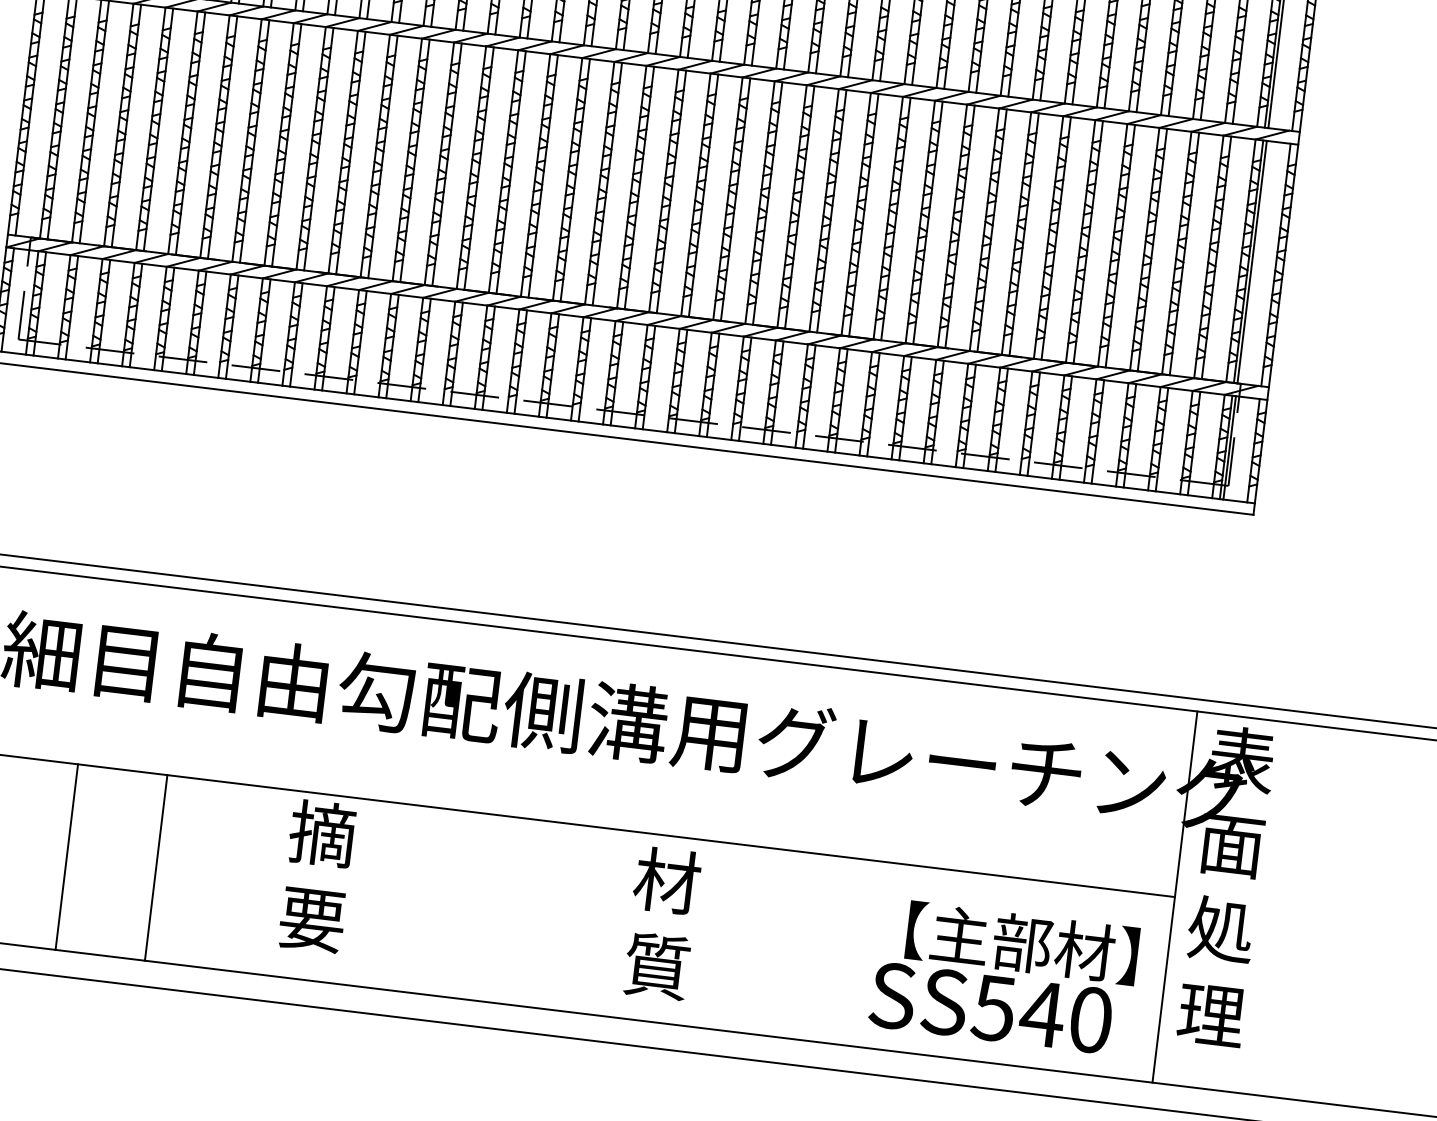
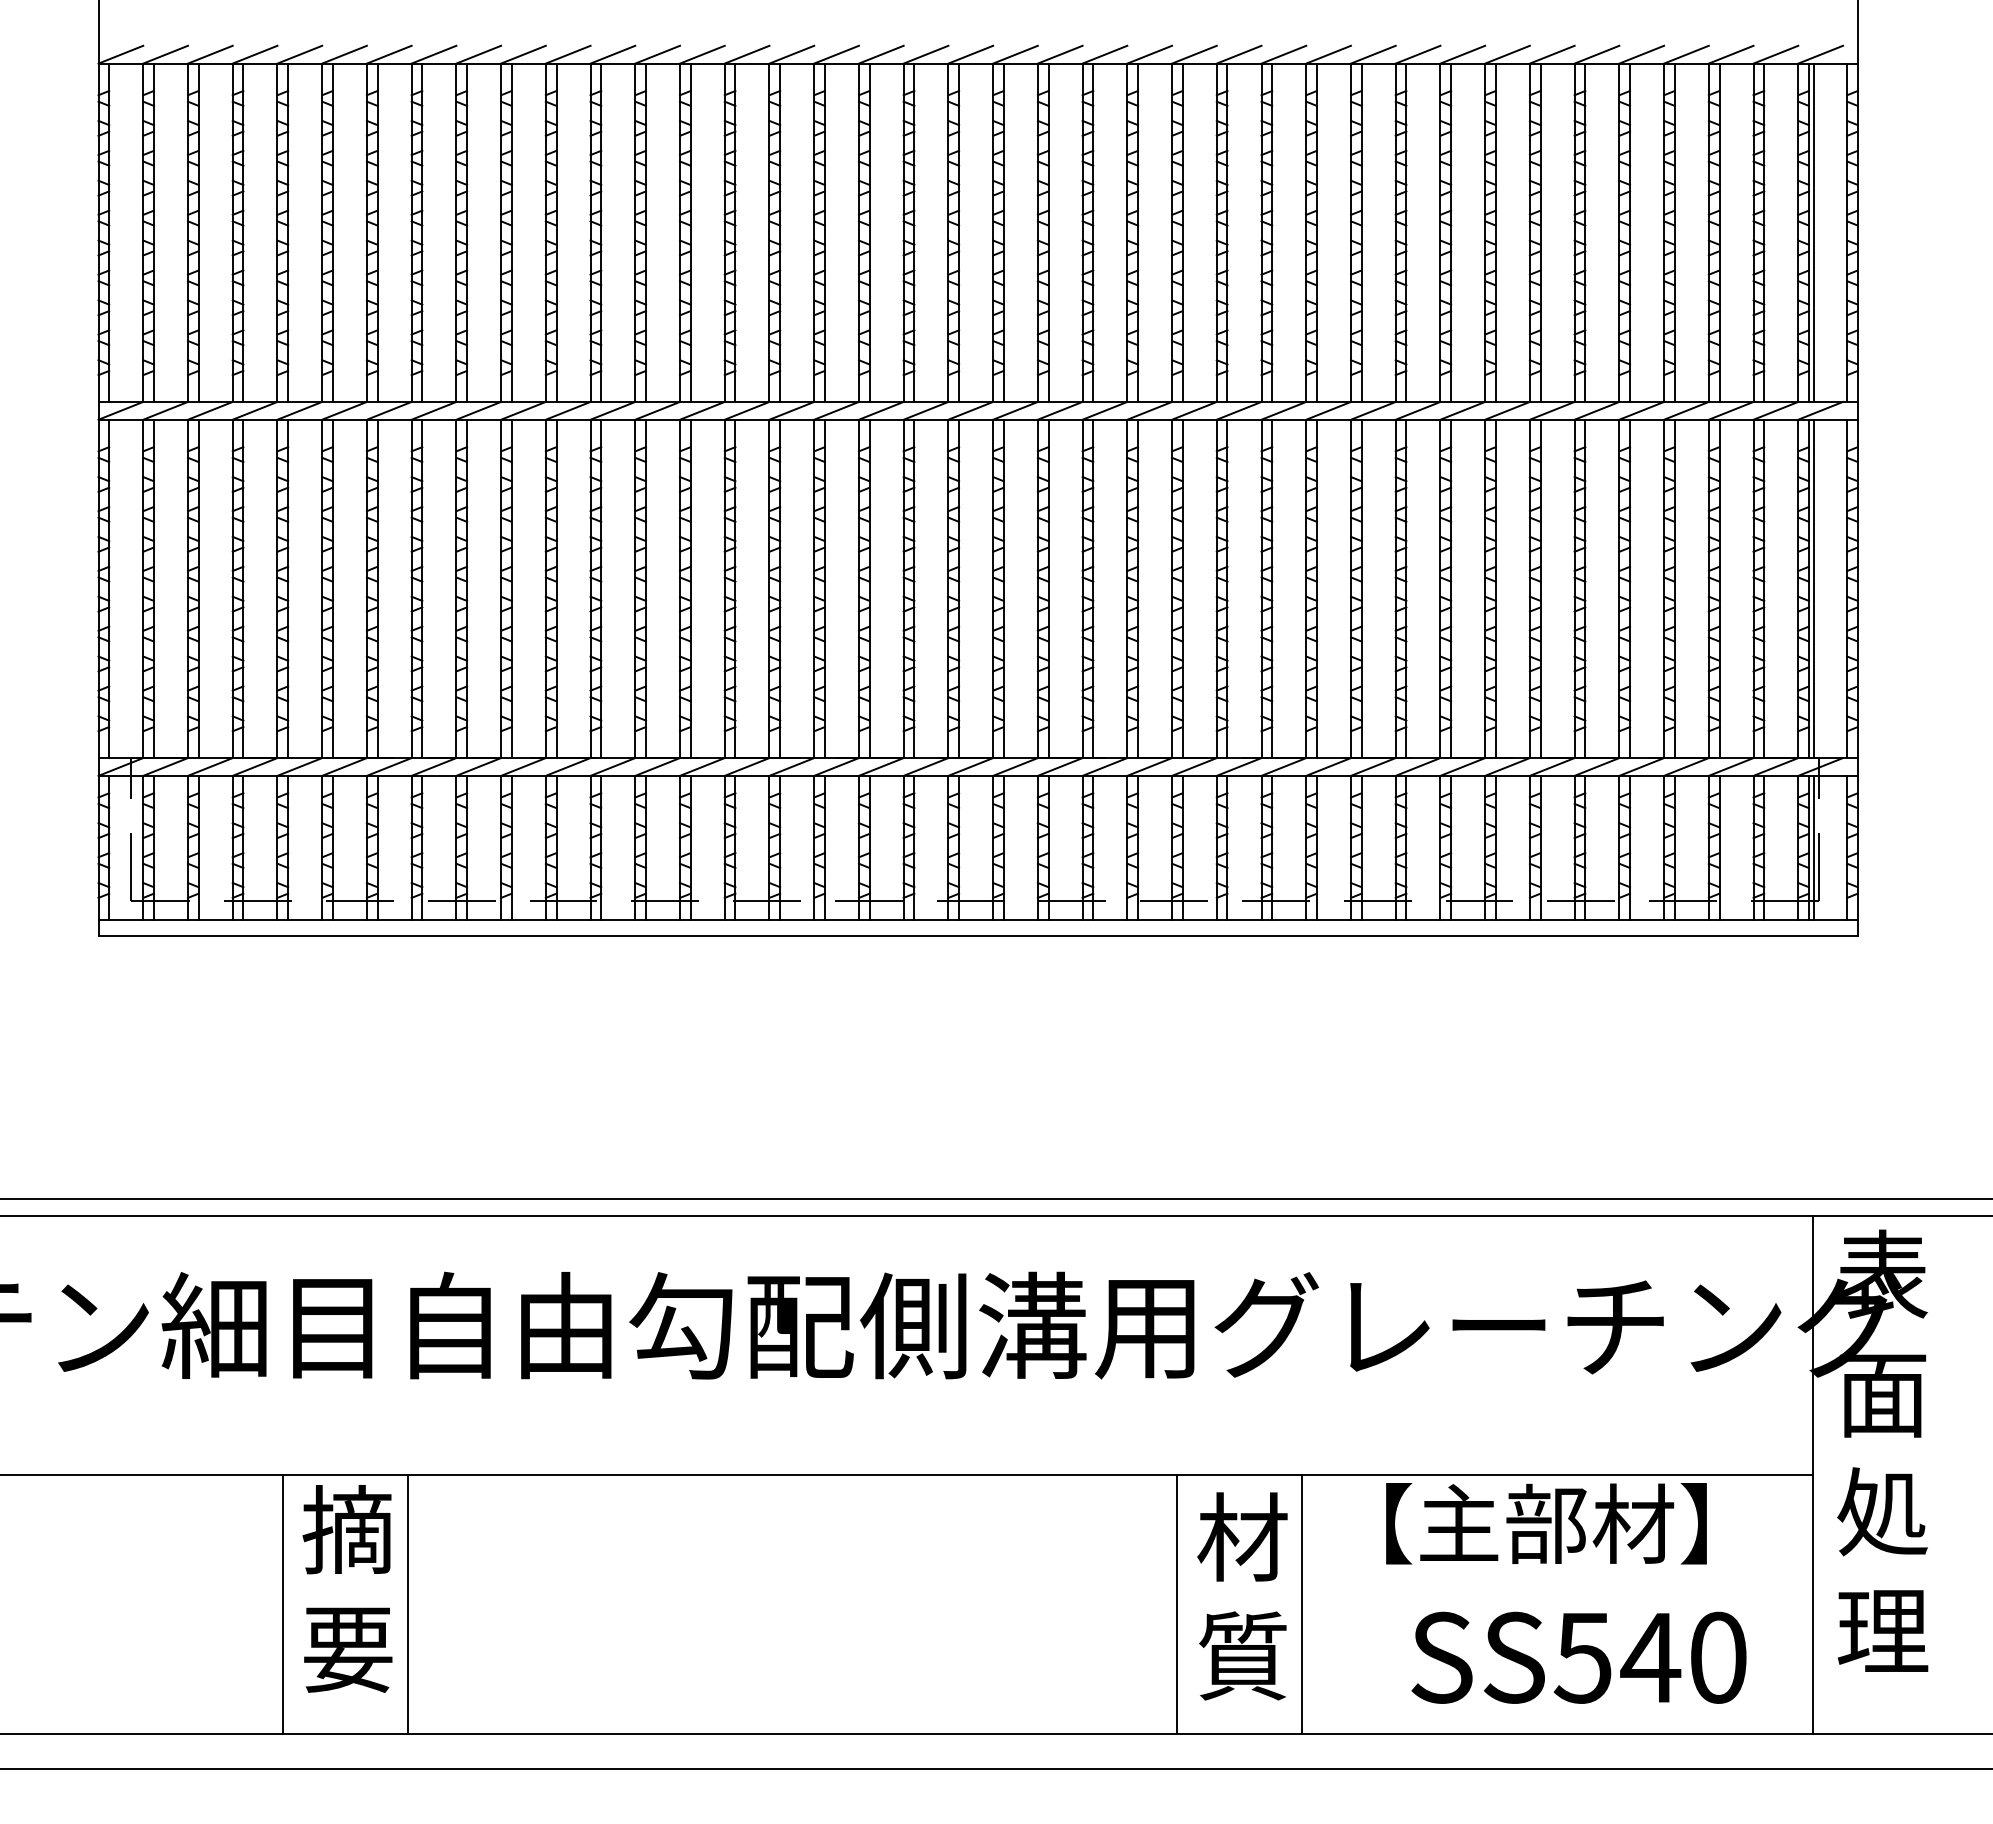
text: (317, 875) -> (347, 1588), moved
text: (661, 923) -> (1242, 1596), moved
line: (707, 934) -> (1177, 1603), added
text: (1022, 943) -> (1546, 1523), moved
line: (797, 945) -> (1302, 1603), added

